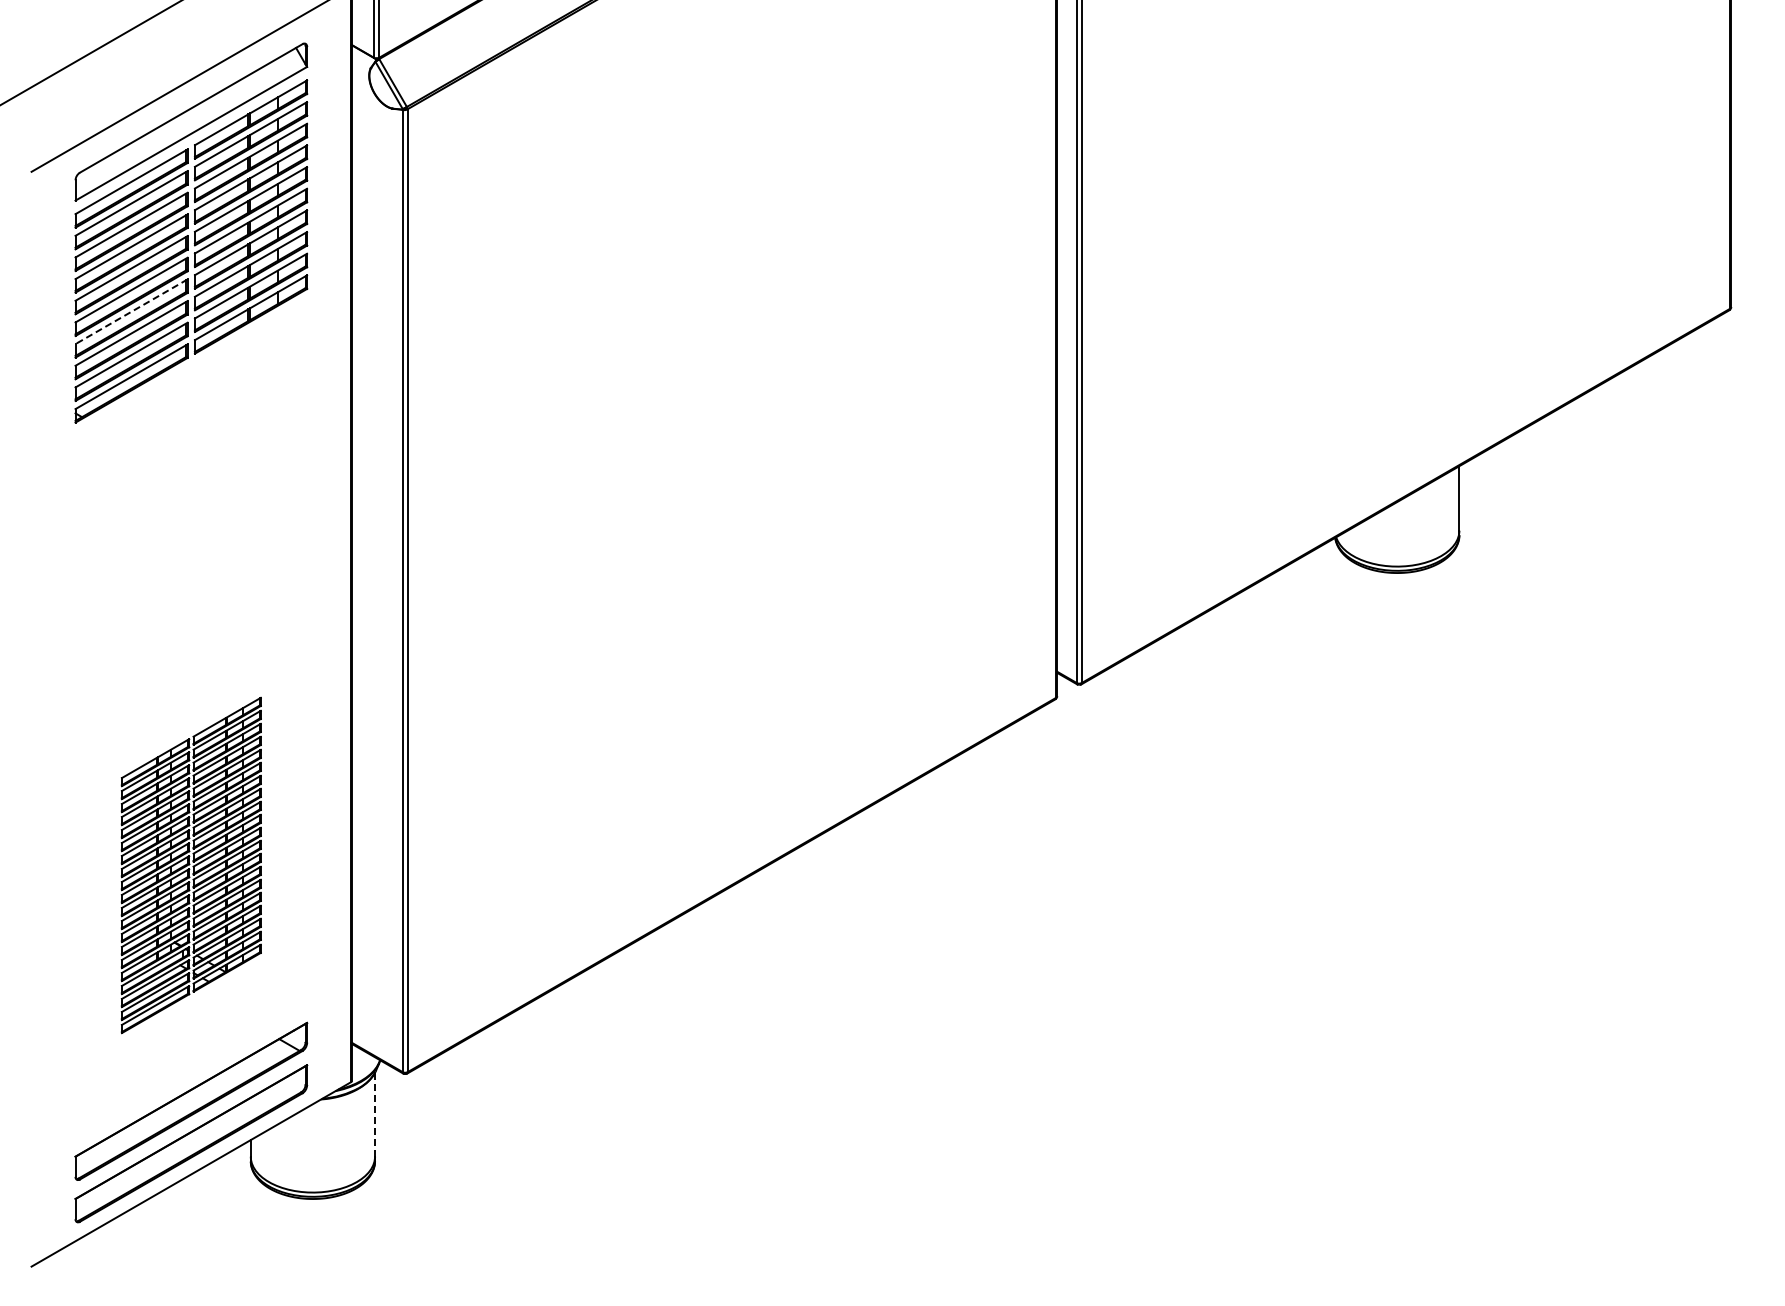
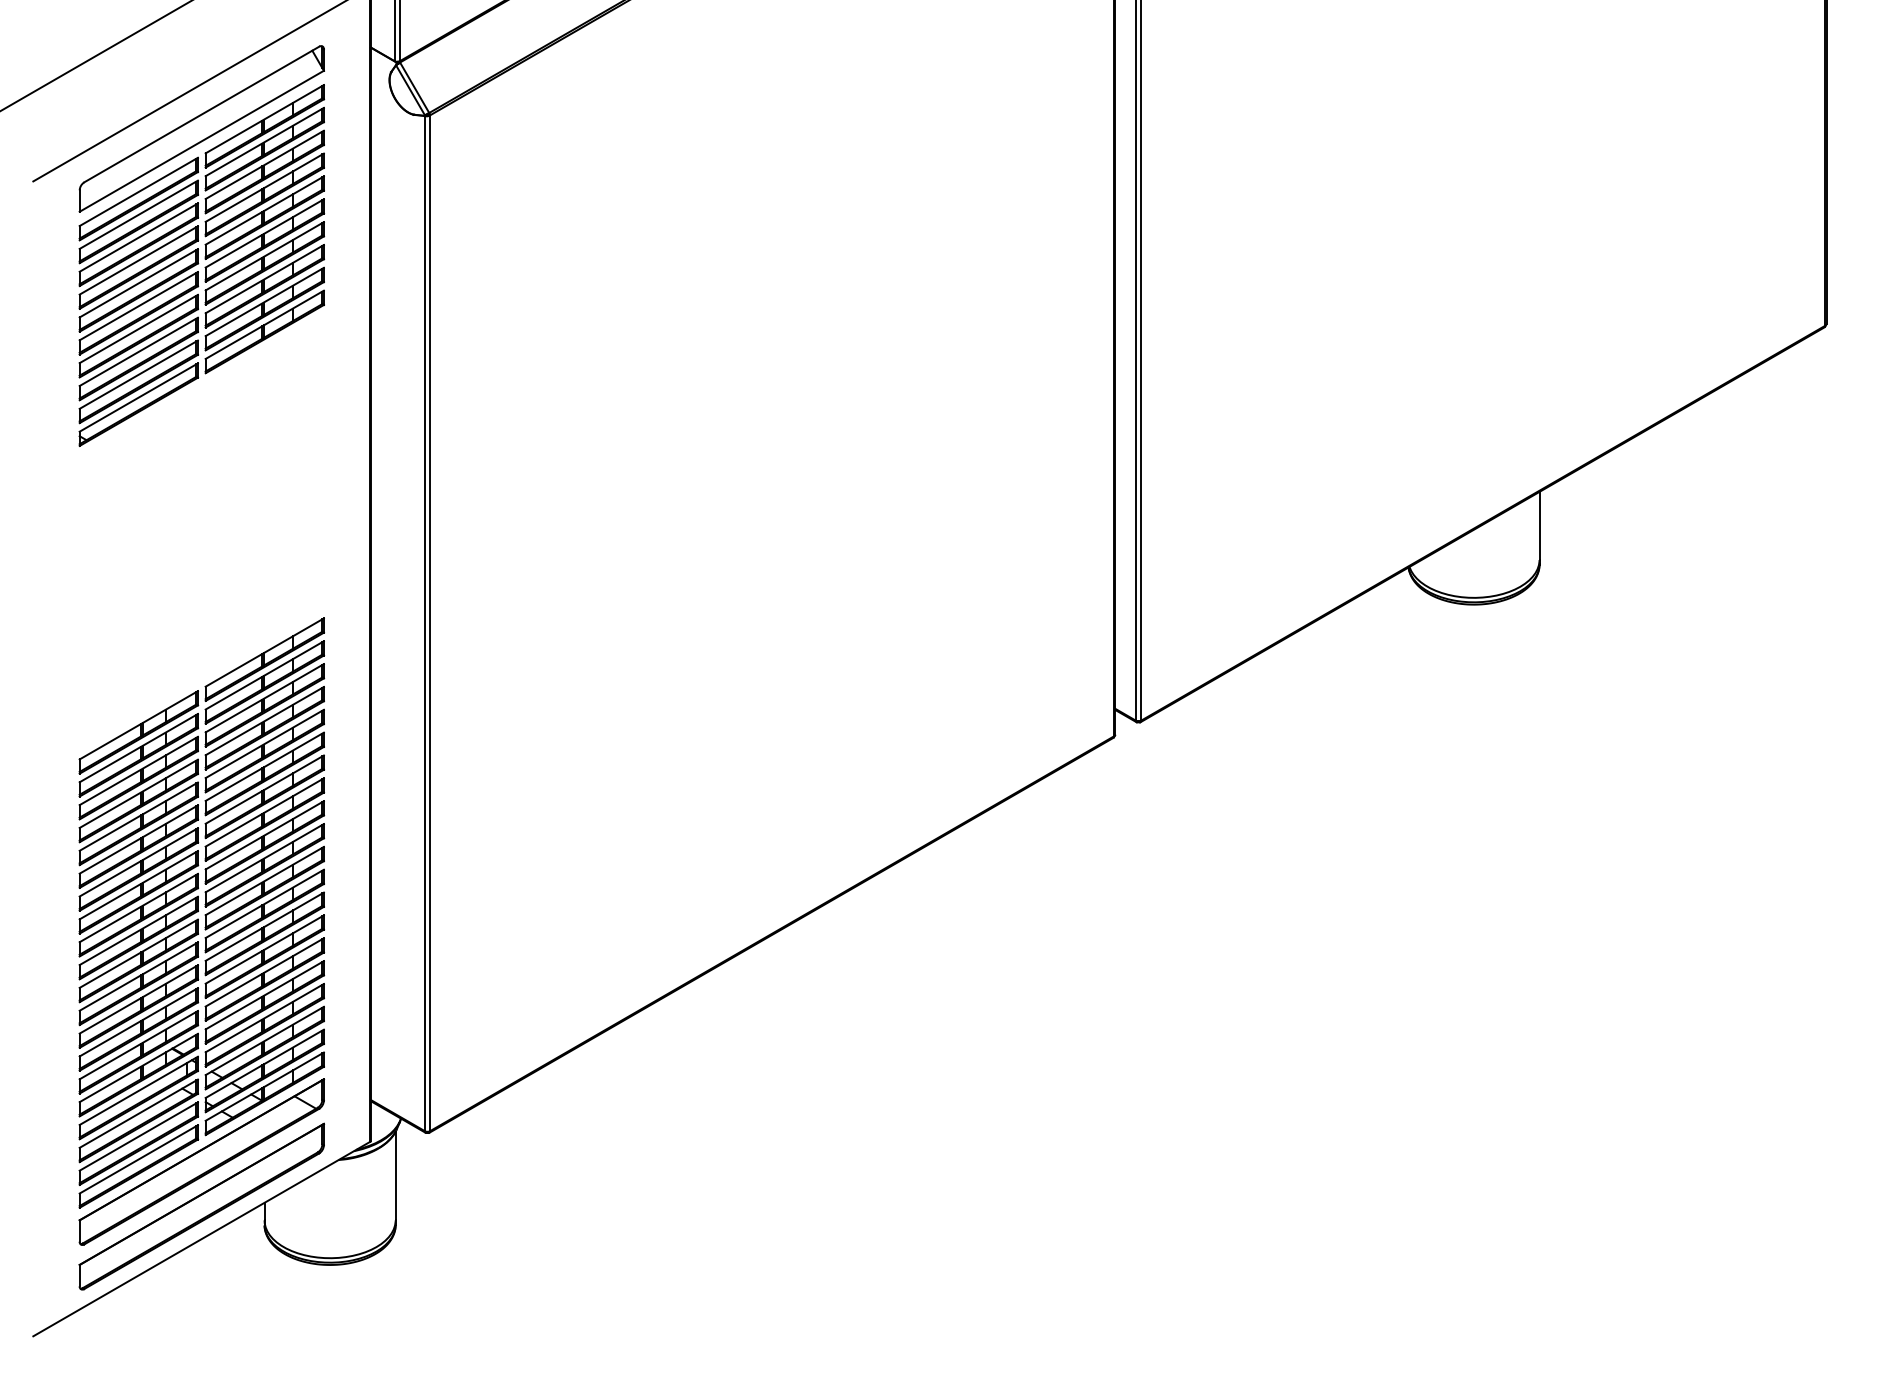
line: (131, 311) -> (138, 328), dashed -> solid
part: (191, 865) -> (202, 913), size x1.67
line: (375, 1114) -> (396, 1175), dashed -> solid

